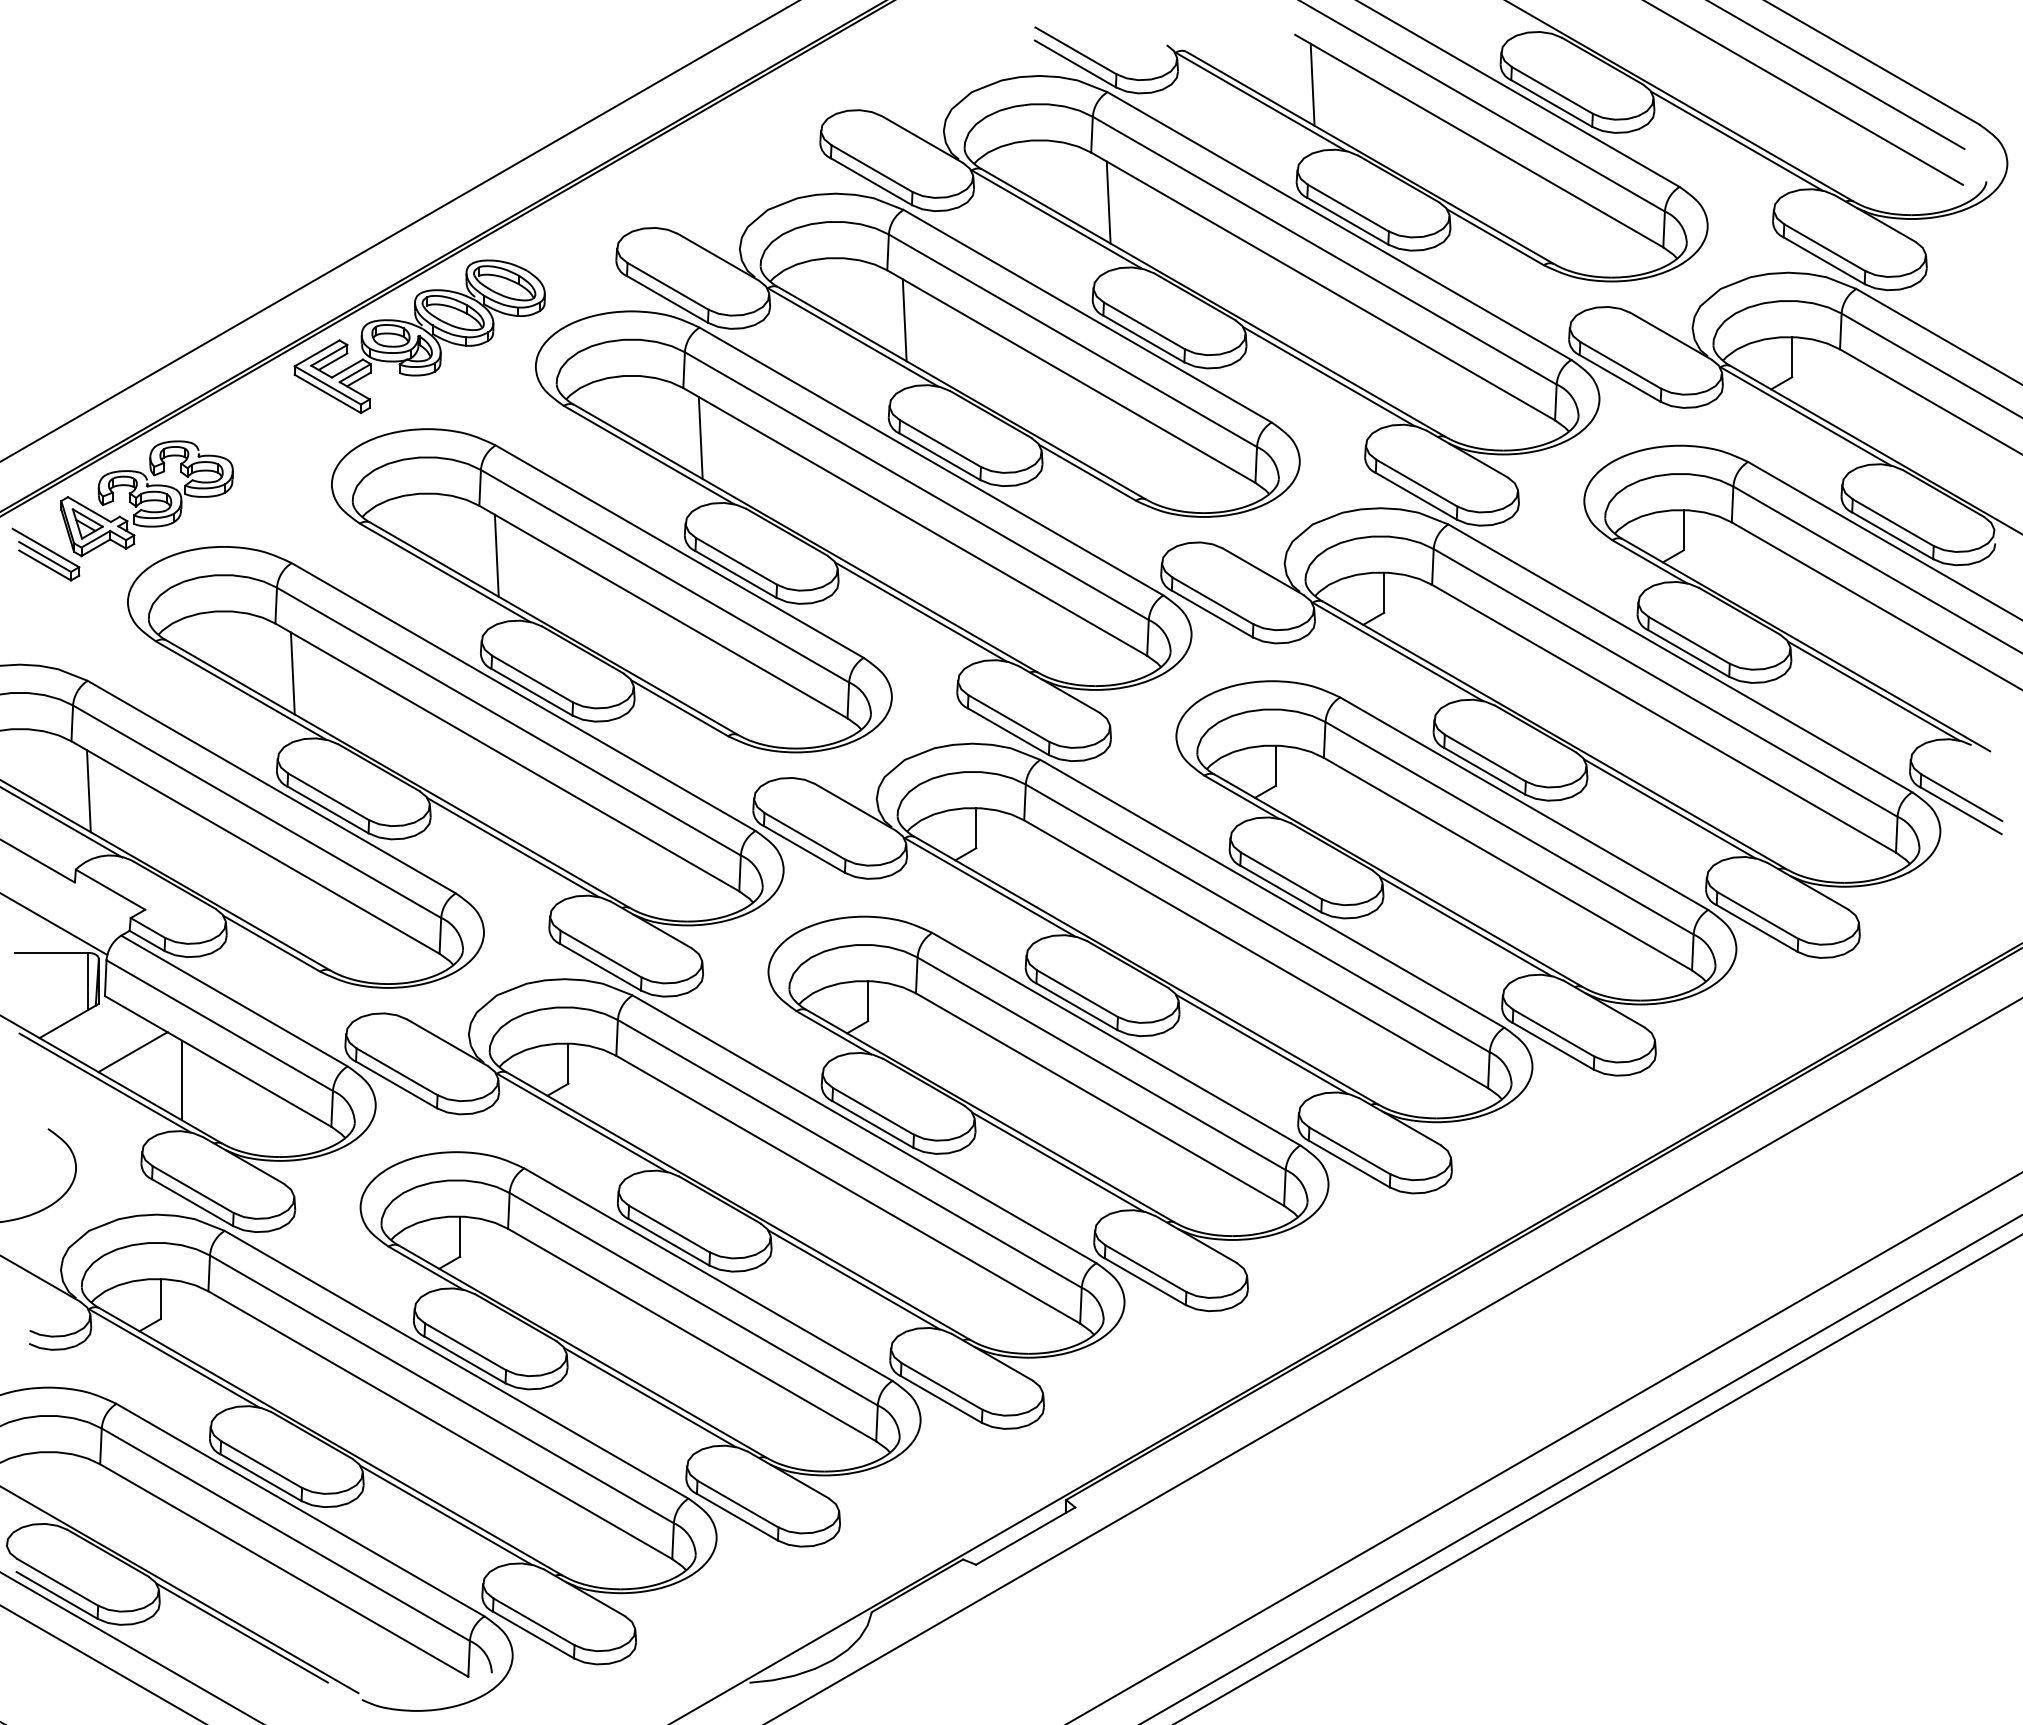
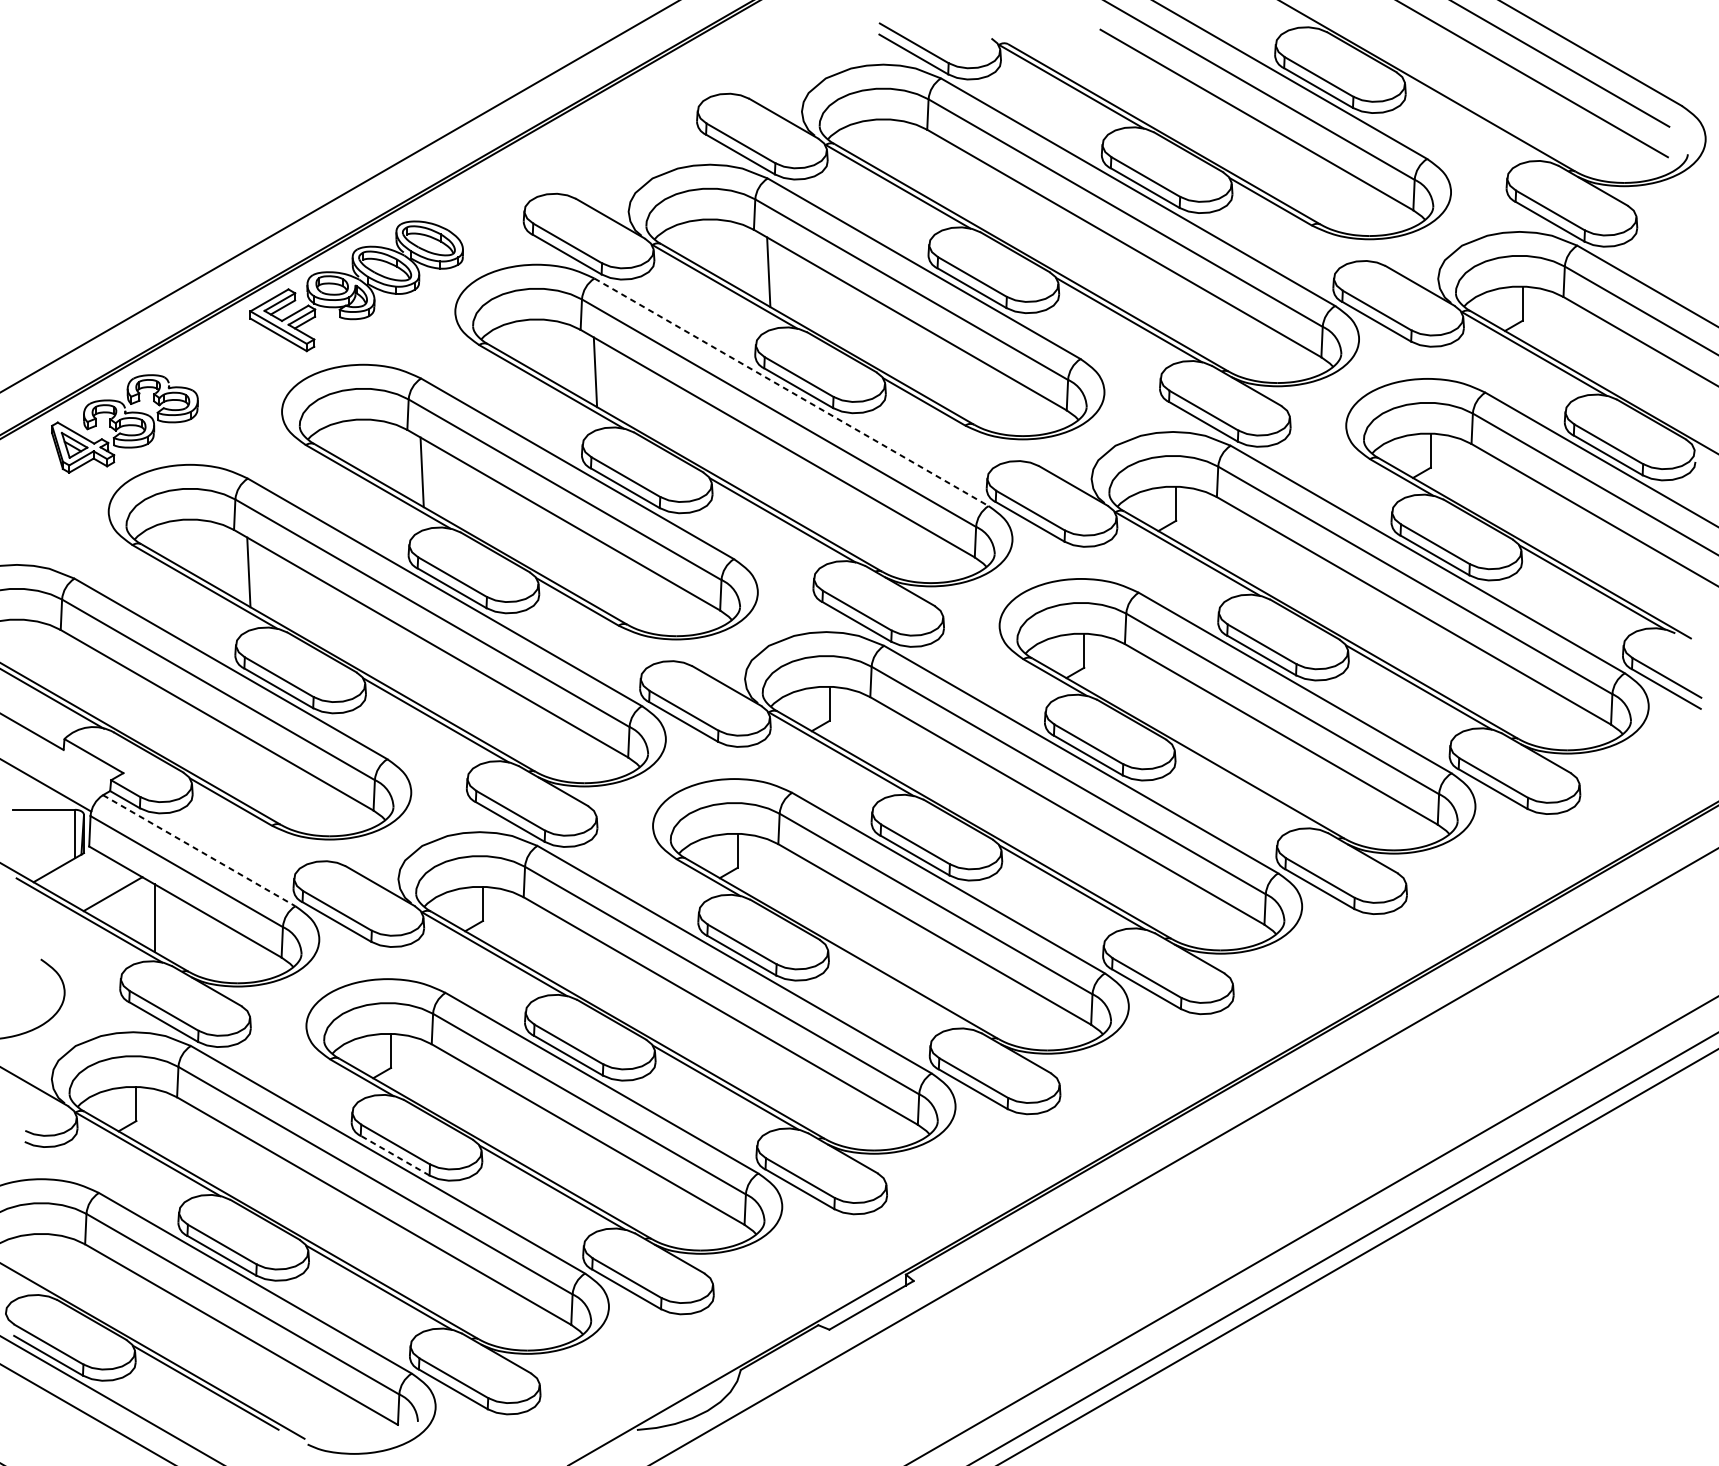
line: (1312, 84) -> (1115, 71), removed
line: (1736, 140) -> (1475, 119), removed
line: (1108, 202) -> (941, 172), removed
line: (931, 461) -> (791, 392), solid -> dashed
part: (45, 554) -> (38, 471), removed
line: (88, 791) -> (75, 672), removed
line: (1465, 926) -> (1245, 787), removed
line: (234, 1001) -> (199, 851), solid -> dashed
line: (1057, 1161) -> (898, 987), removed
line: (465, 1359) -> (395, 1155), solid -> dashed

